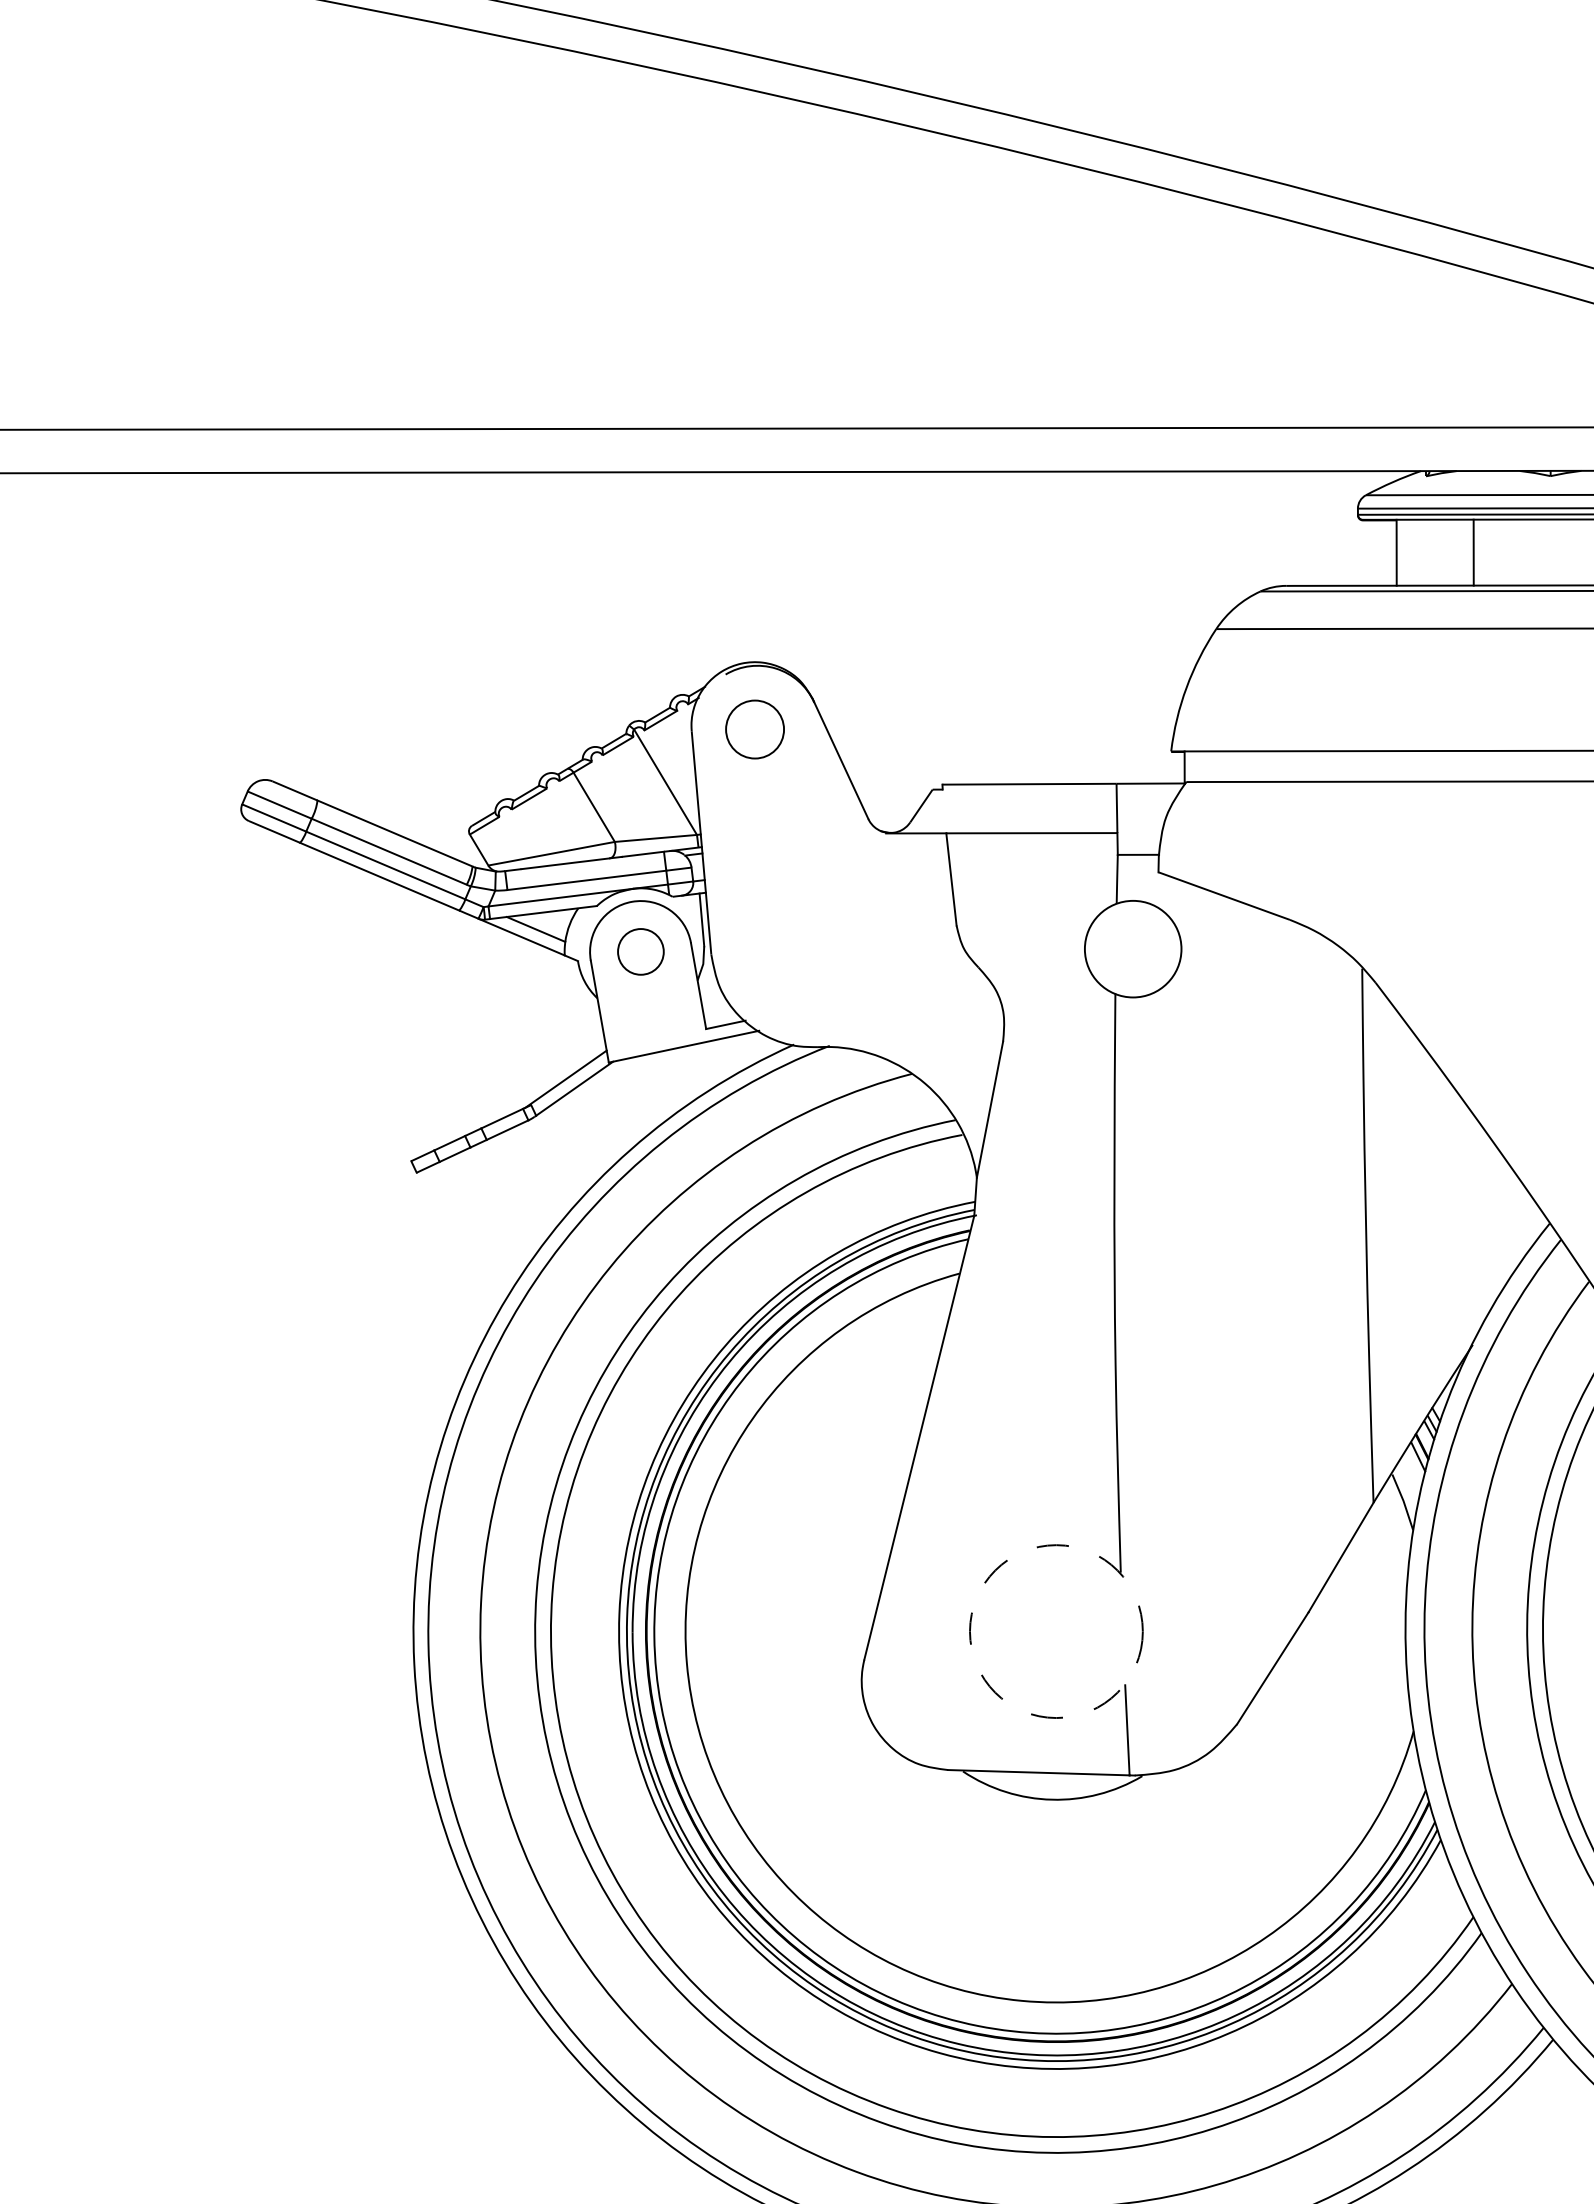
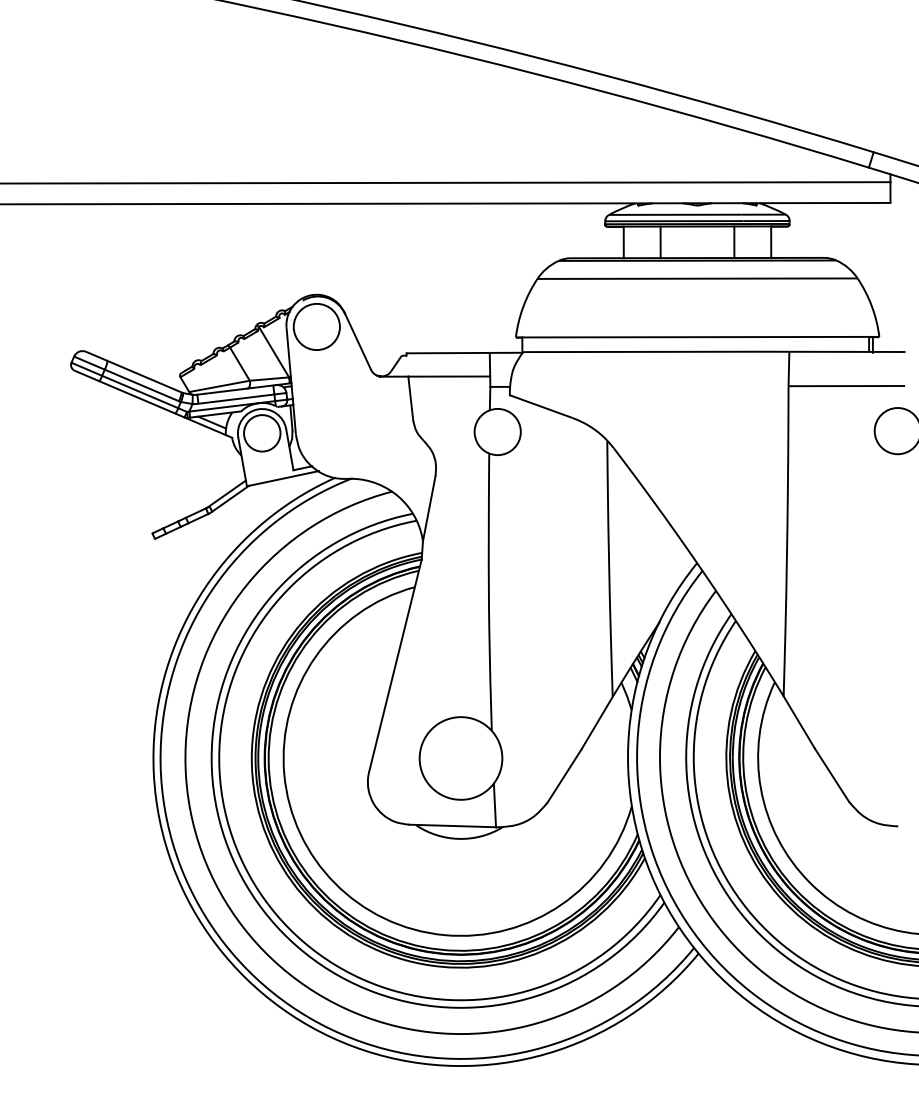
circle: (754, 728) -> (316, 326), size x1.67
circle: (641, 952) -> (262, 433), size x1.67
circle: (1055, 1631) -> (460, 758), dashed -> solid

